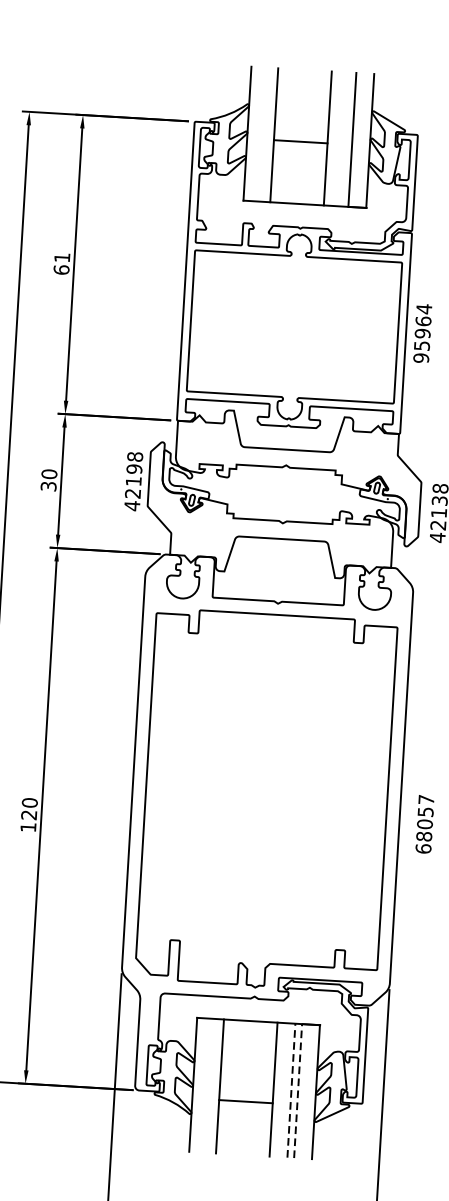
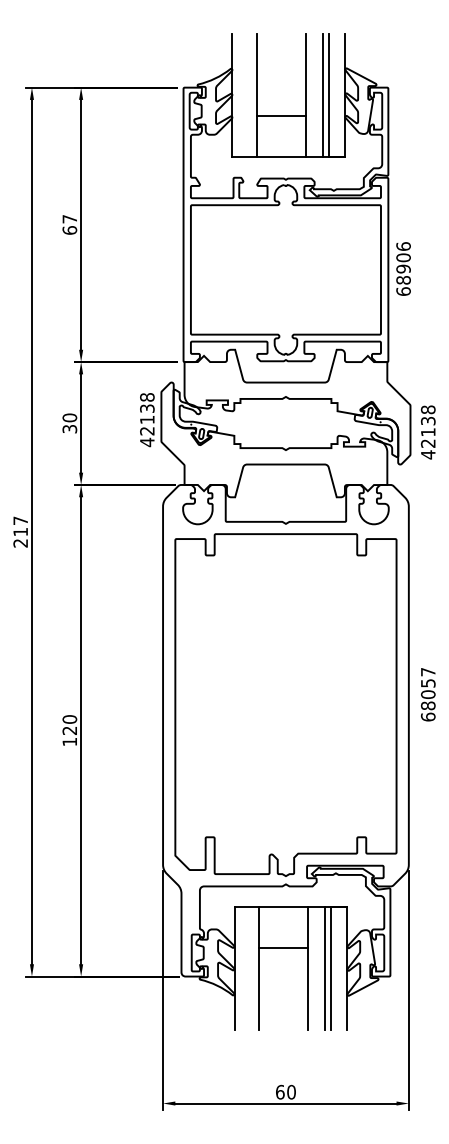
line: (345, 139) -> (322, 95), added
line: (300, 142) -> (281, 116), moved
text: (61, 258) -> (69, 219), 61 -> 67
text: (422, 333) -> (403, 268), 95964 -> 68906
text: (134, 469) -> (147, 408), 42198 -> 42138
text: (425, 824) -> (428, 694), moved
line: (291, 1089) -> (324, 967), dashed -> solid
line: (297, 1090) -> (330, 967), dashed -> solid
line: (245, 1101) -> (283, 947), moved

